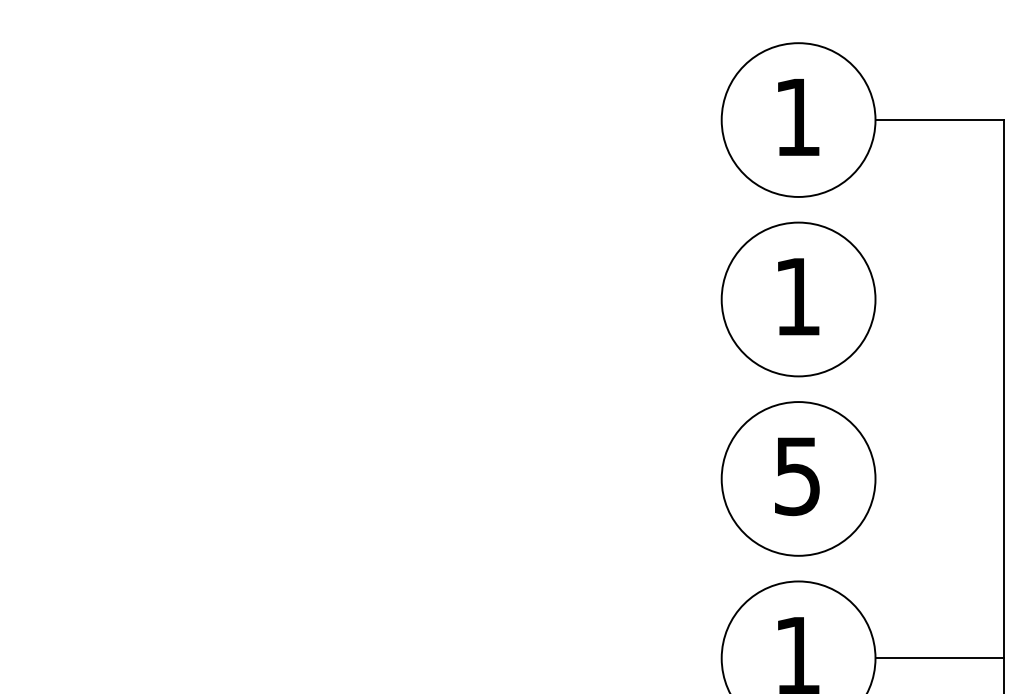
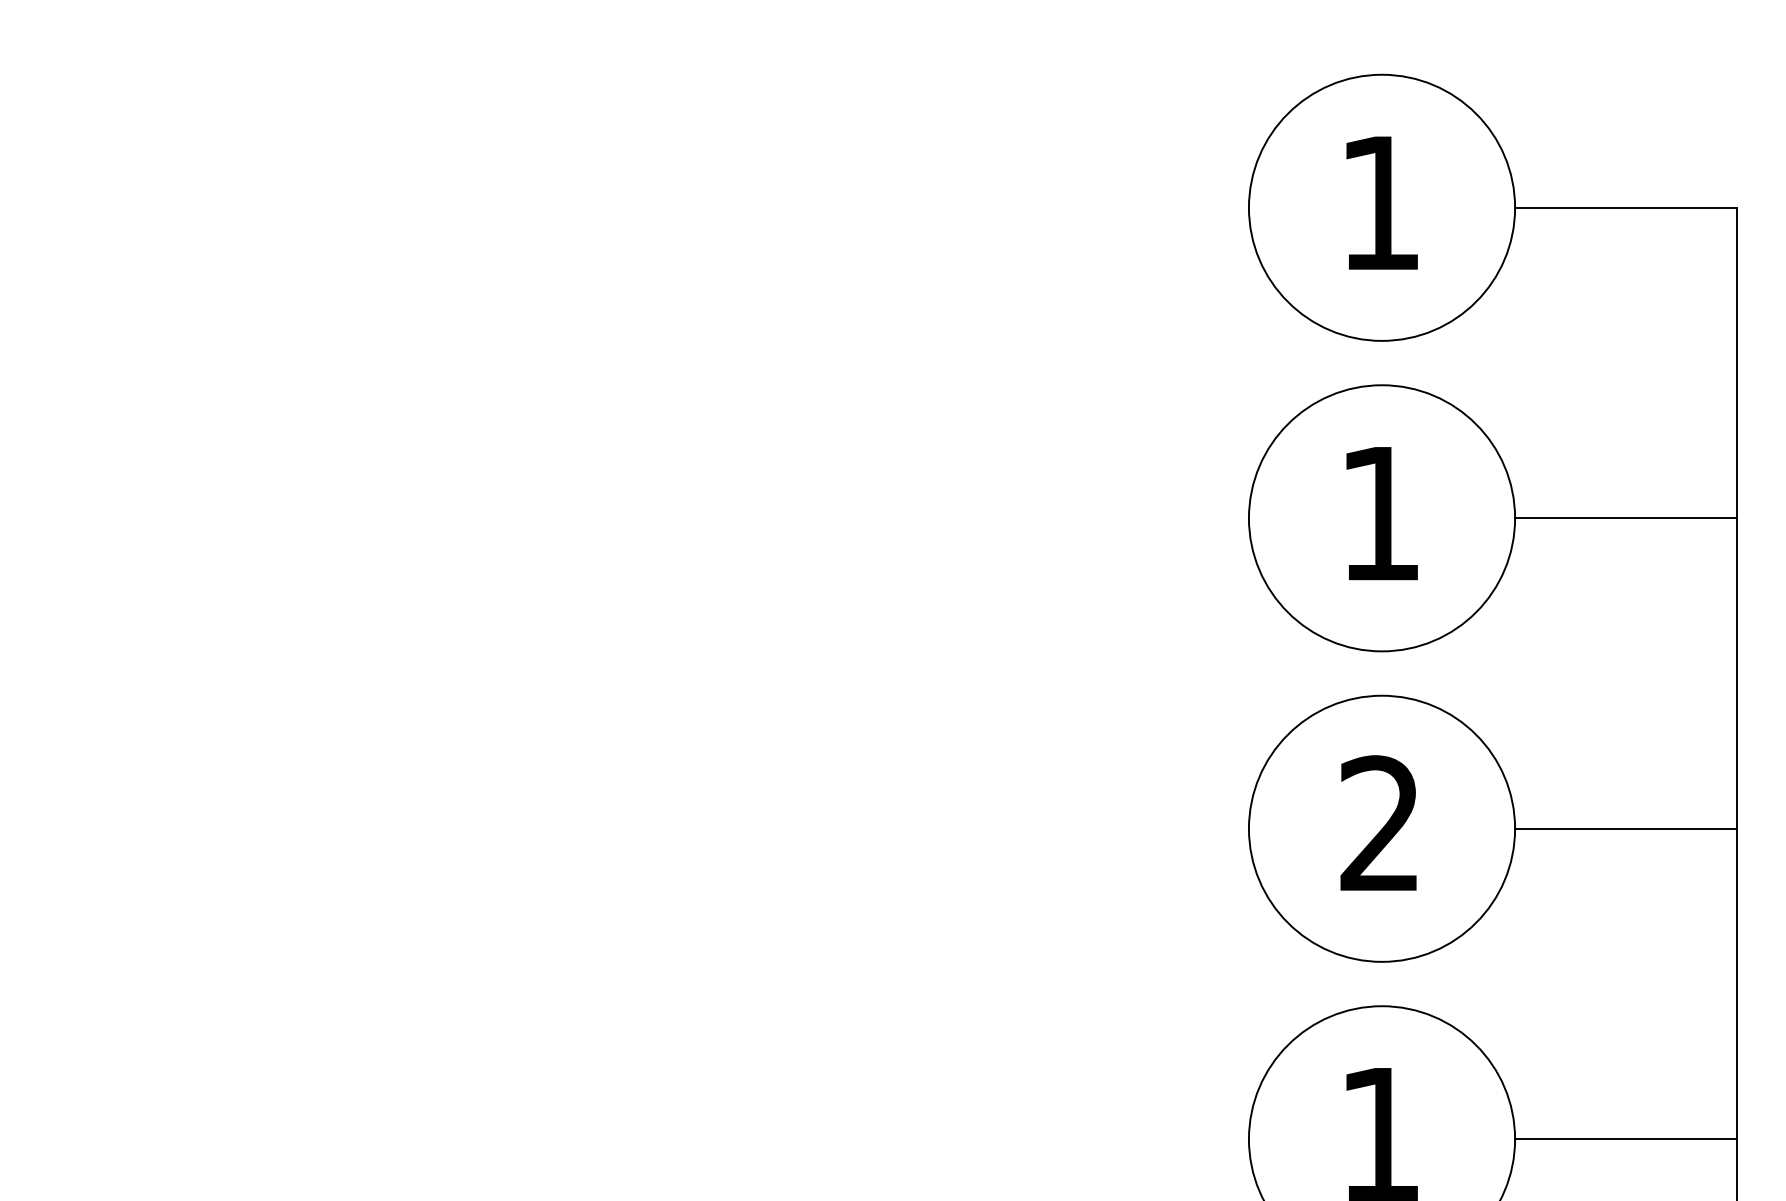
line: (939, 299) -> (1625, 518), added
text: (796, 476) -> (1378, 824), 5 -> 2
line: (939, 478) -> (1625, 828), added

